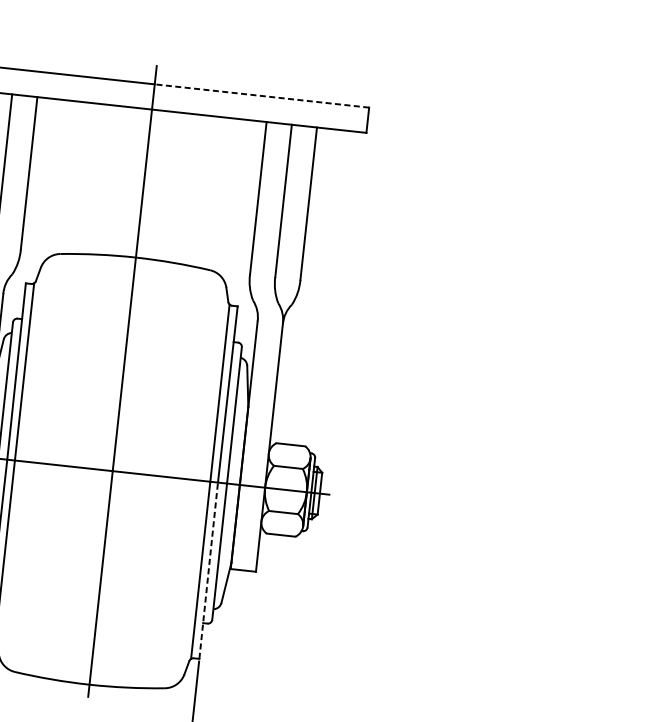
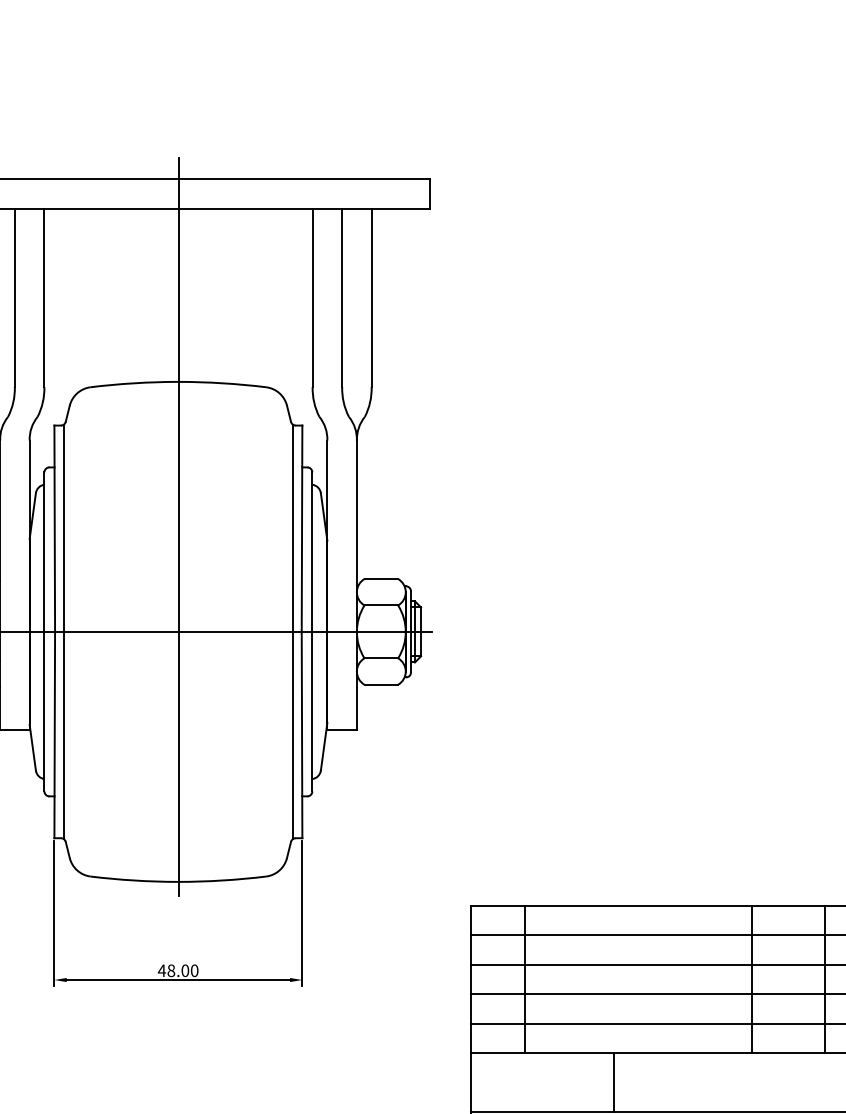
line: (261, 96) -> (303, 179), dashed -> solid
line: (209, 570) -> (302, 734), dashed -> solid

